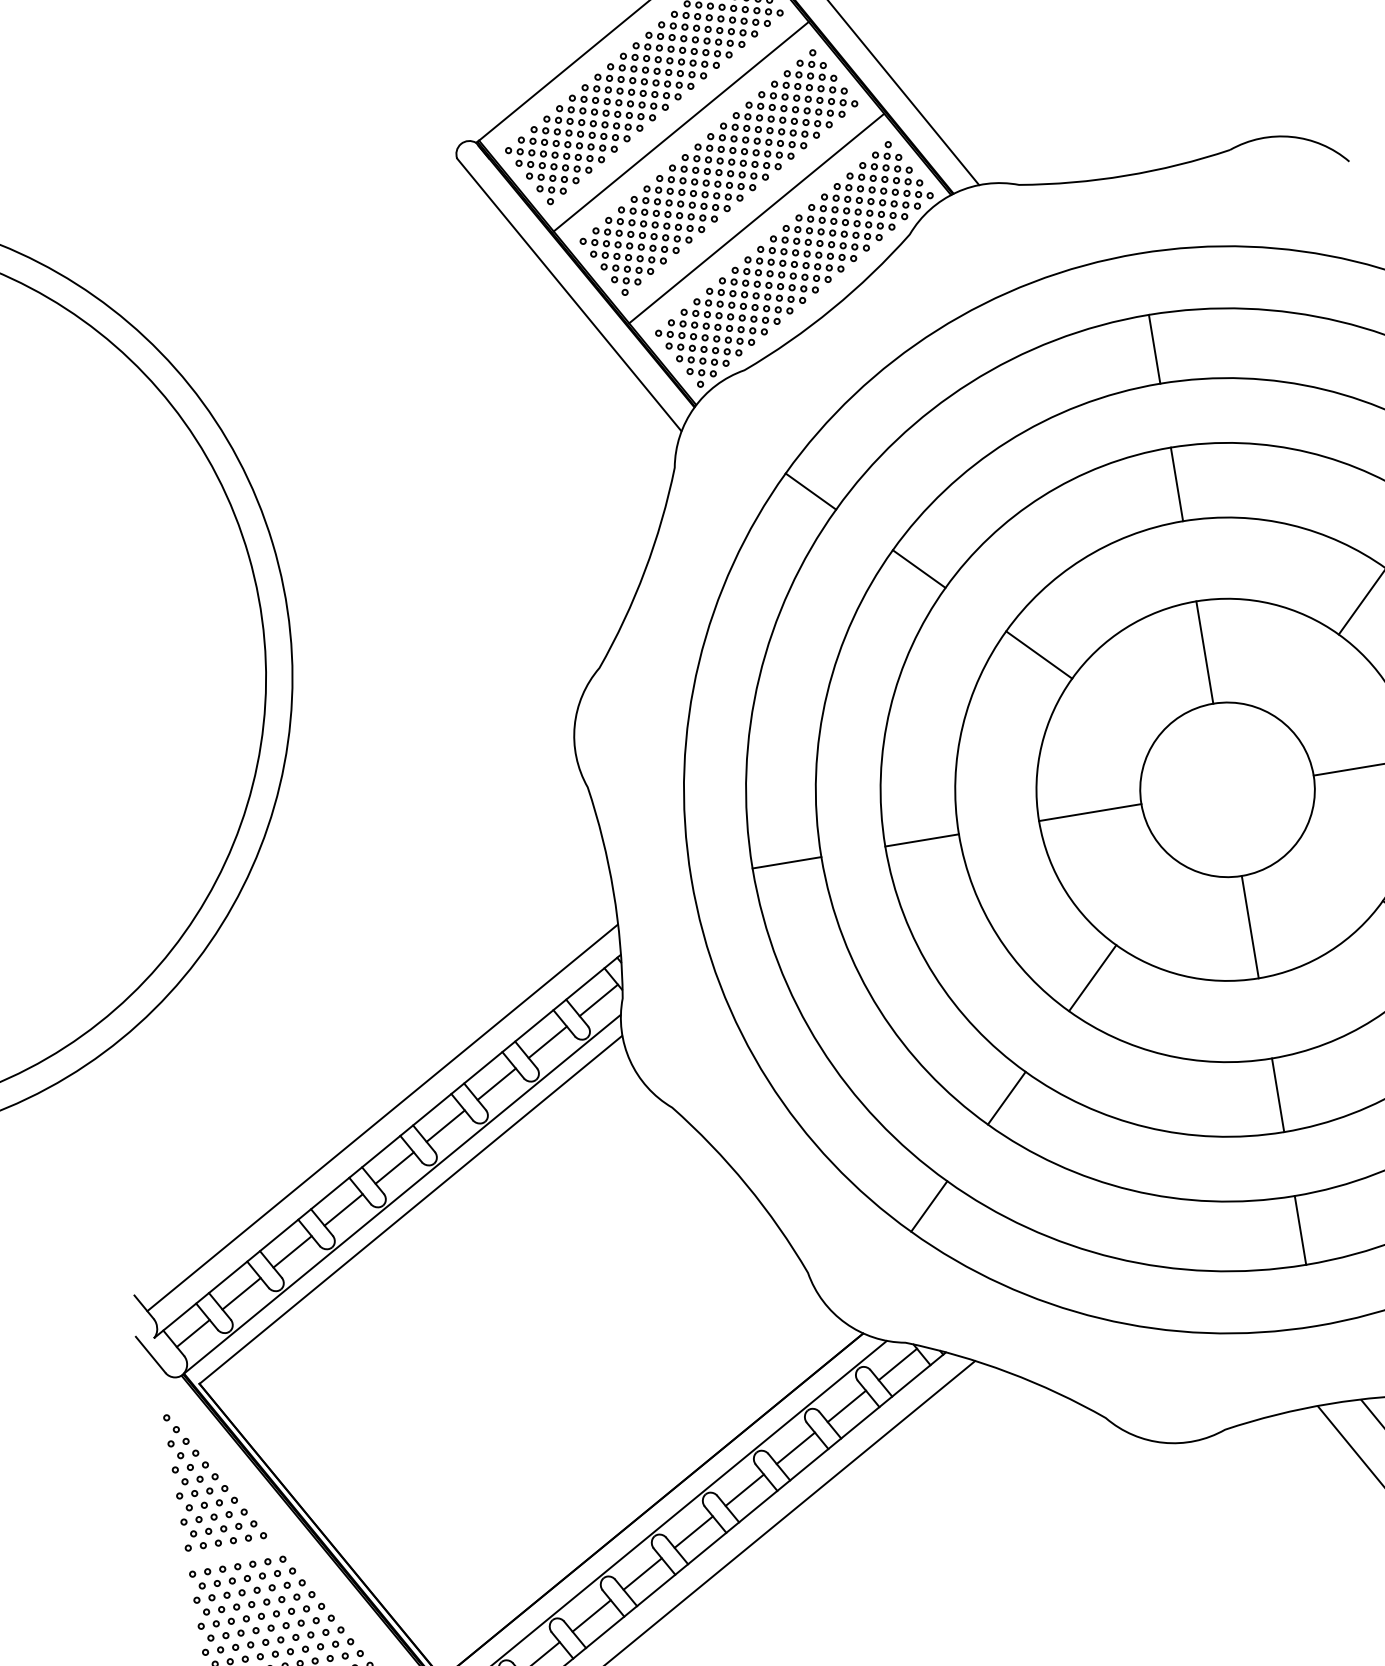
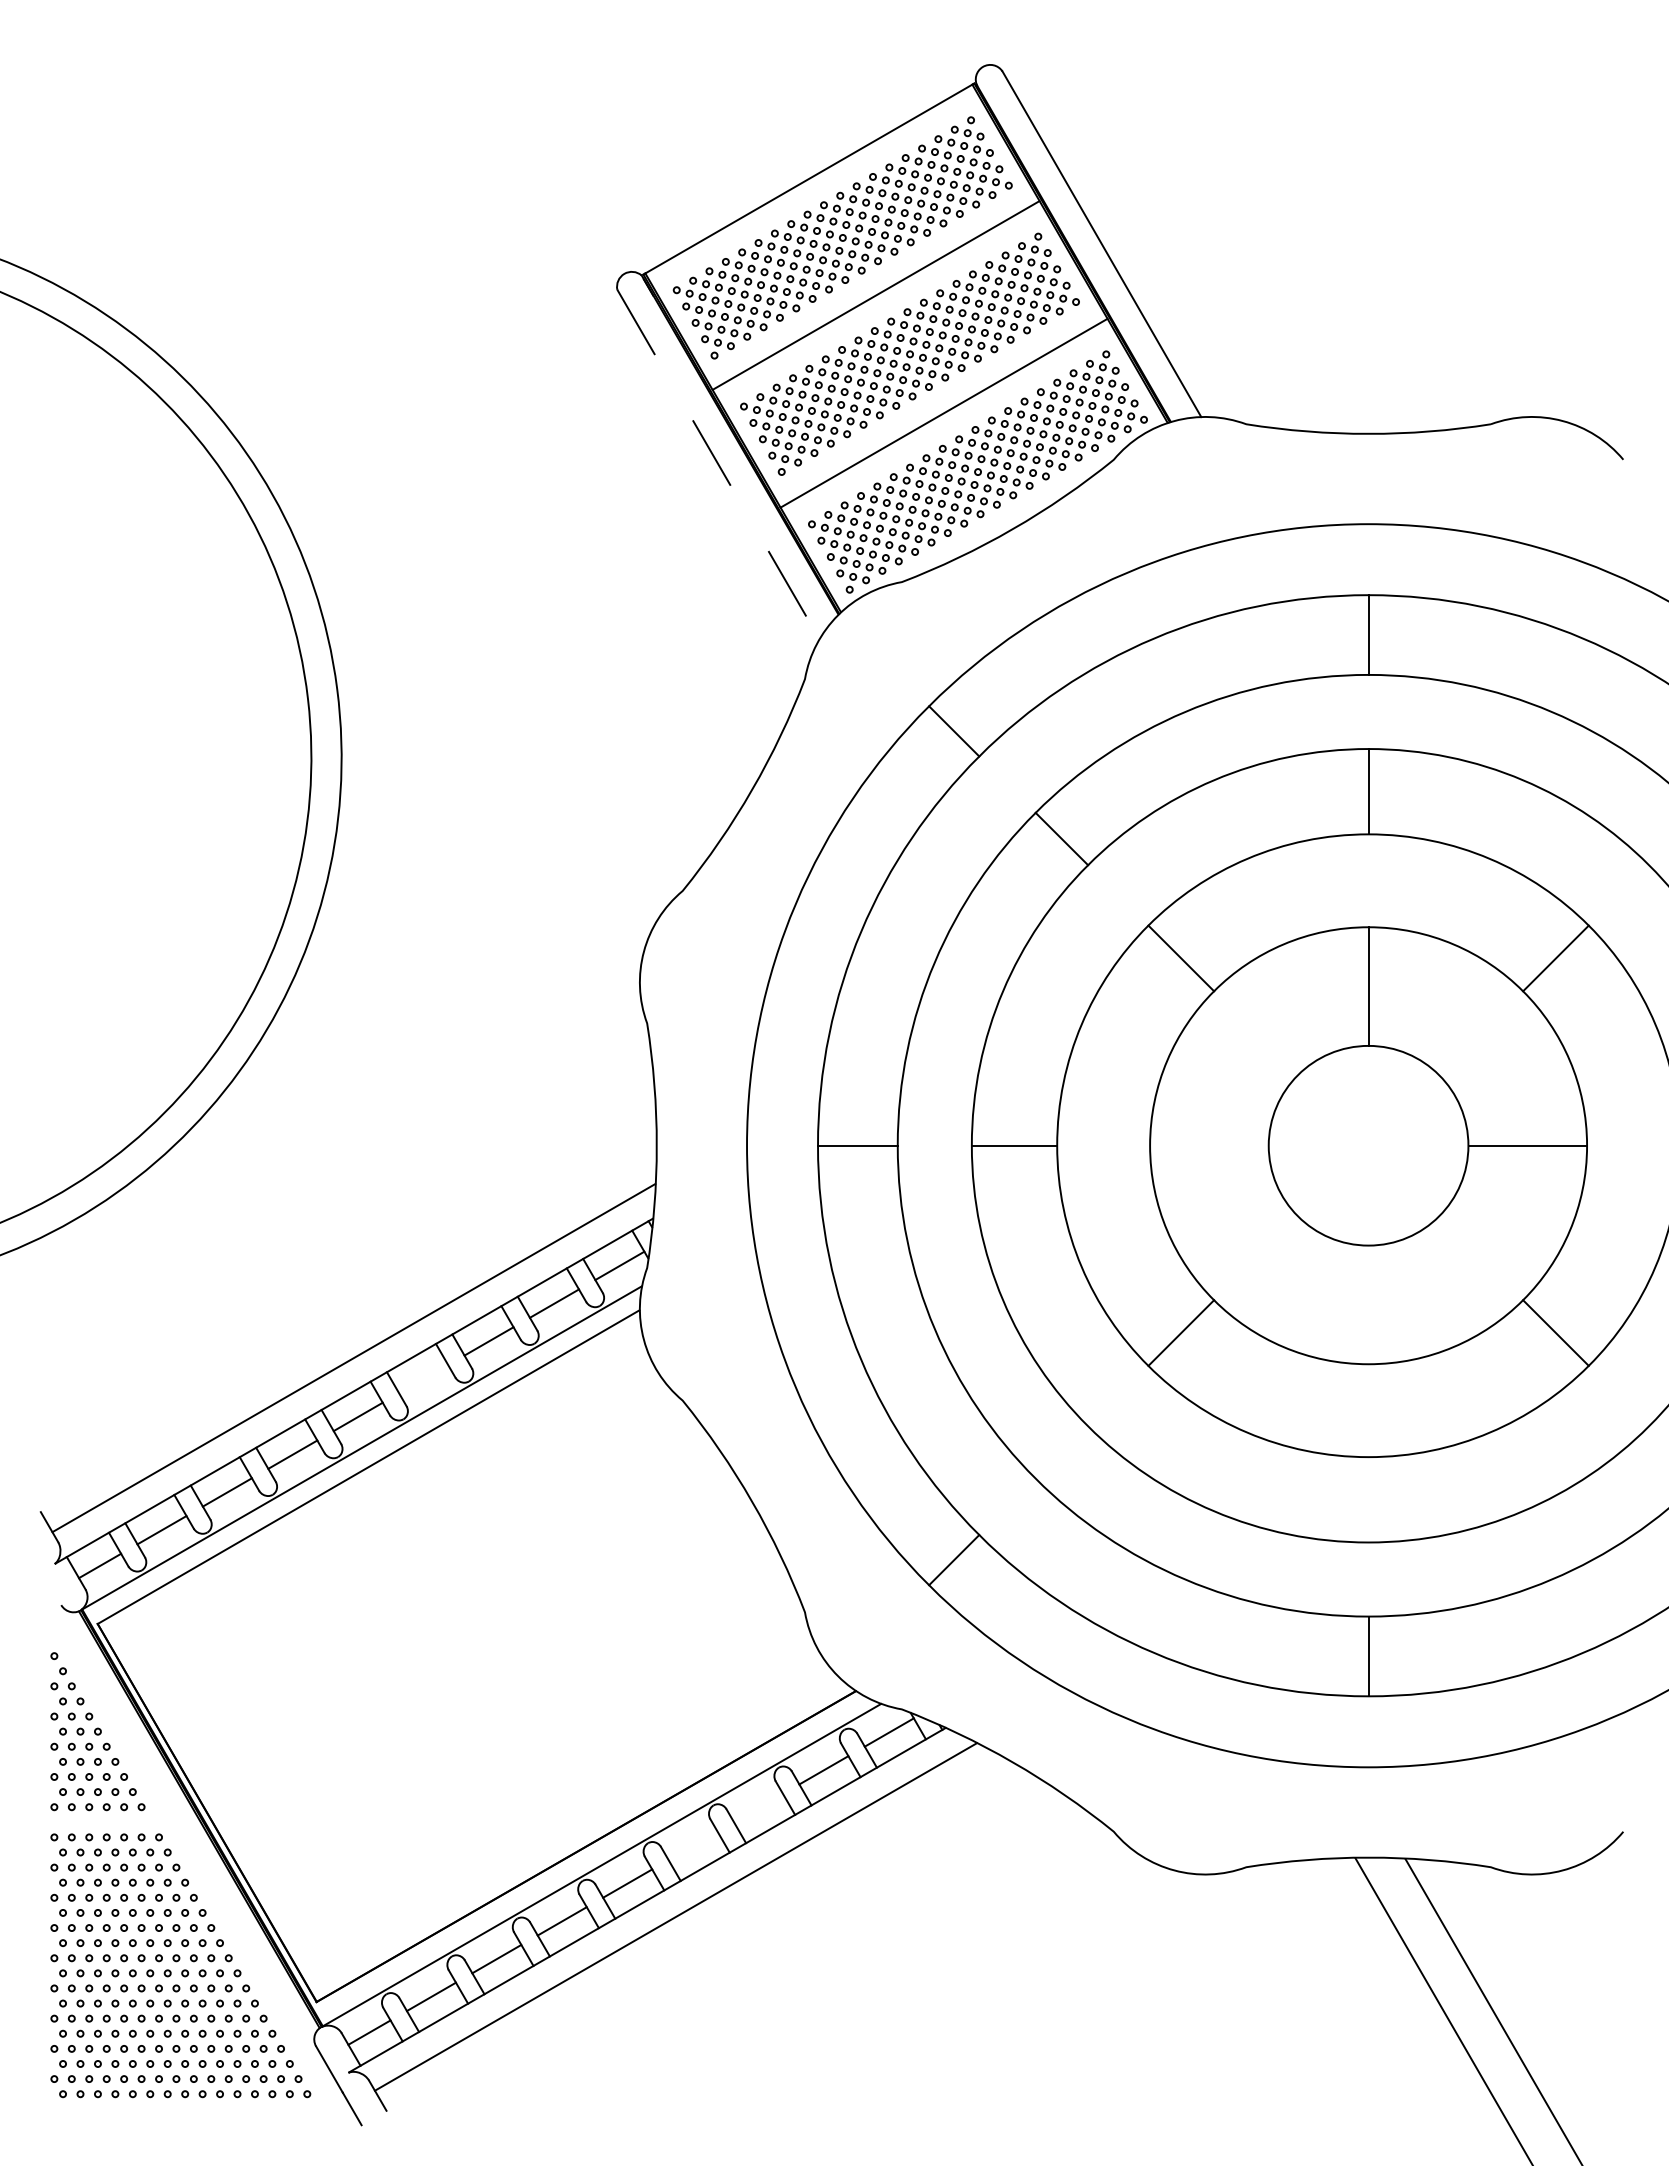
line: (569, 295) -> (718, 464), solid -> dashed
line: (1090, 812) -> (1209, 1145), removed
line: (1250, 926) -> (1368, 1304), removed
line: (1278, 1095) -> (1368, 1499), removed
line: (1006, 1098) -> (1061, 1452), removed
line: (445, 1126) -> (423, 1379), removed
line: (150, 1354) -> (47, 1581), removed
line: (795, 1447) -> (758, 1807), removed
line: (744, 1490) -> (692, 1845), removed

